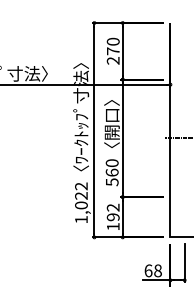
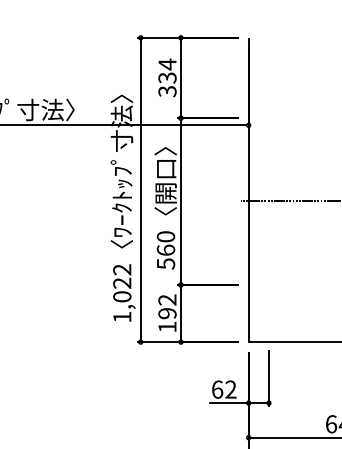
text: (113, 50) -> (167, 77), 270 -> 334
text: (157, 270) -> (230, 389), 68 -> 62

